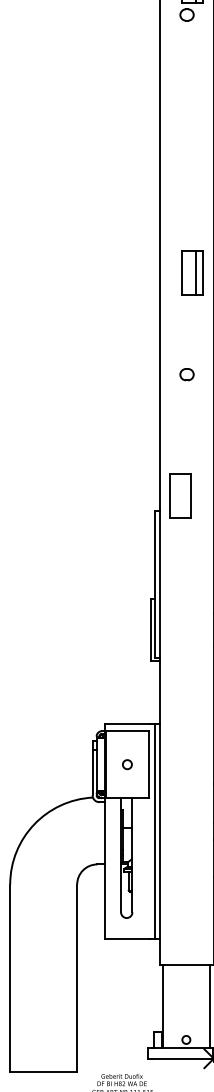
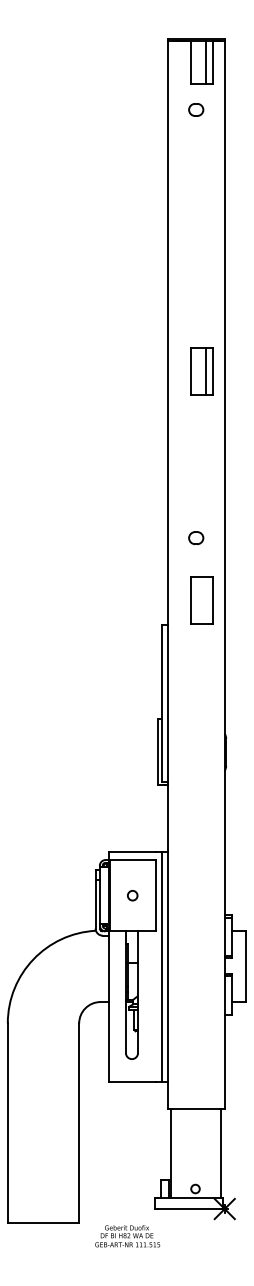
part: (187, 14) -> (196, 109), moved
part: (187, 374) -> (196, 538), moved
part: (179, 496) -> (201, 600), moved

